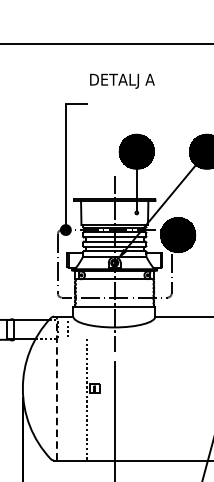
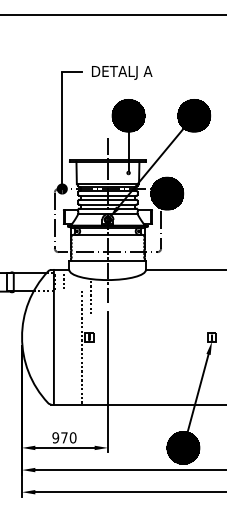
text: (122, 80) -> (122, 72), moved
line: (97, 346) -> (91, 297), added
line: (56, 387) -> (53, 336), dashed -> solid

